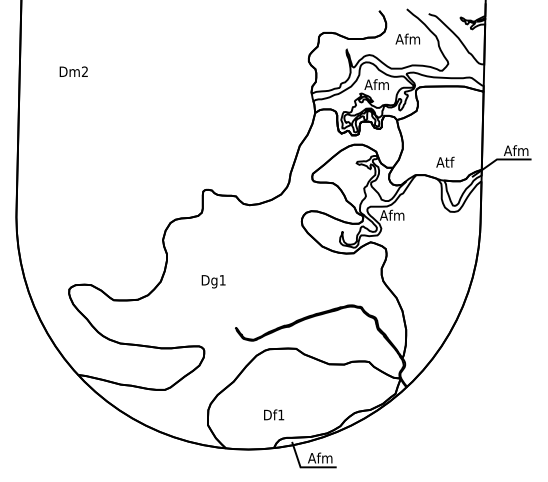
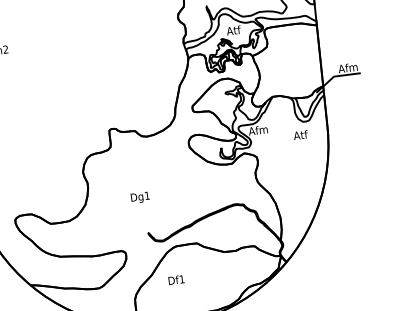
text: (376, 84) -> (233, 30), Afm -> Atf
text: (445, 161) -> (300, 134), moved
text: (213, 281) -> (140, 197), moved
text: (274, 414) -> (176, 279), moved

